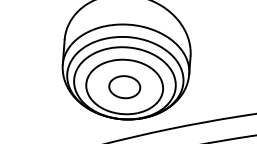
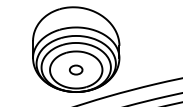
part: (123, 86) -> (75, 69), size x0.6

